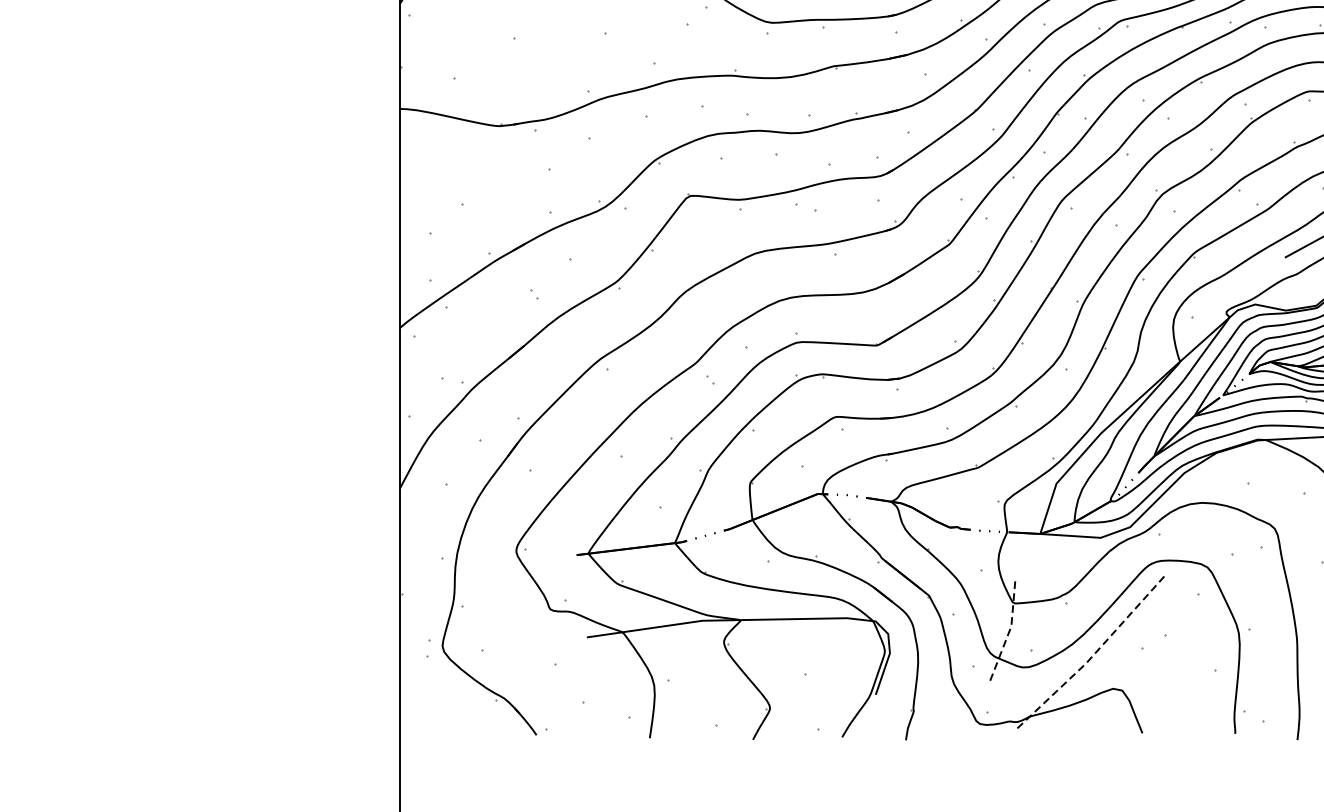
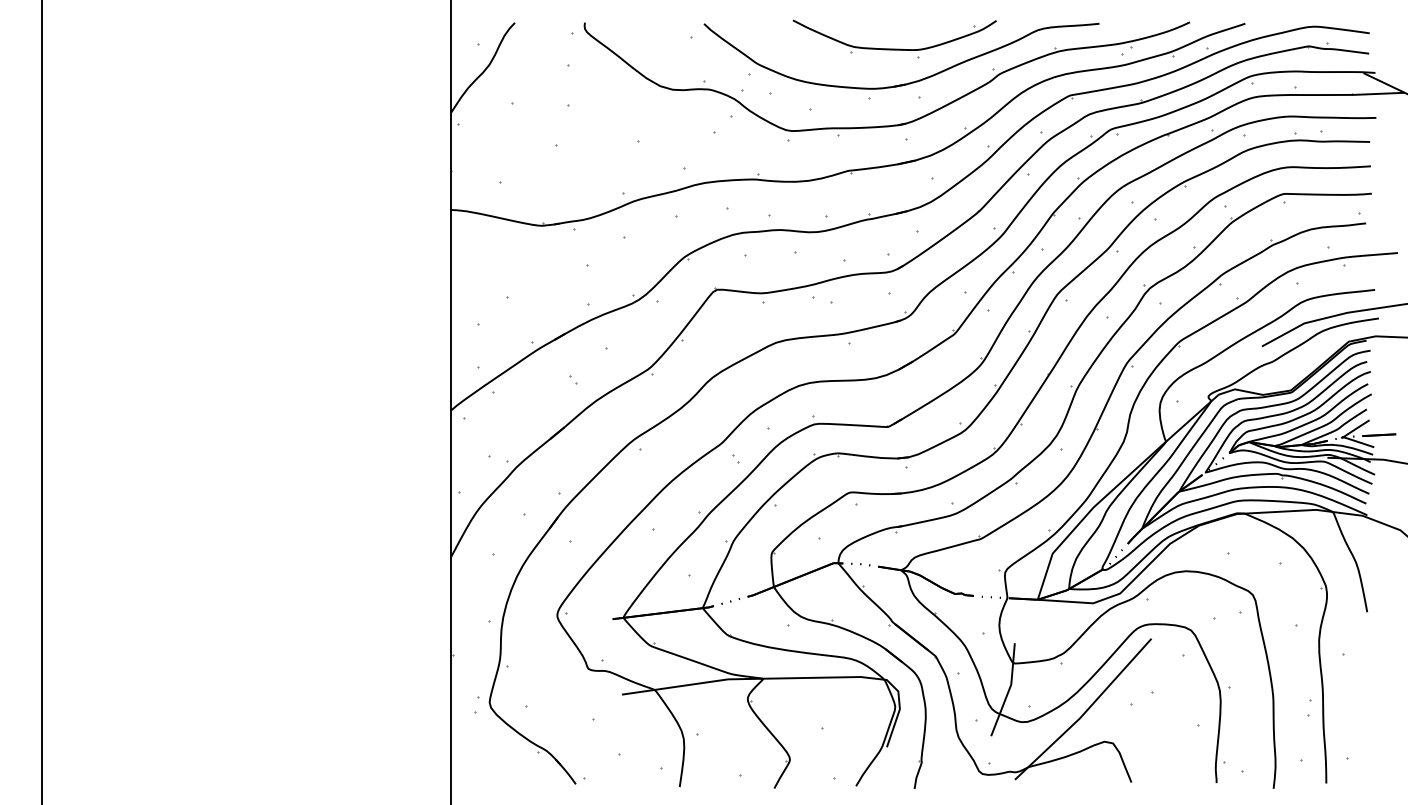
line: (1008, 634) -> (1008, 691), dashed -> solid
line: (1092, 656) -> (1085, 712), dashed -> solid

